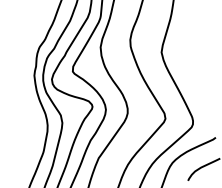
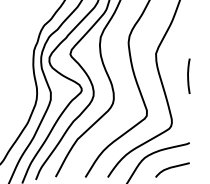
line: (199, 67) -> (188, 75), added

